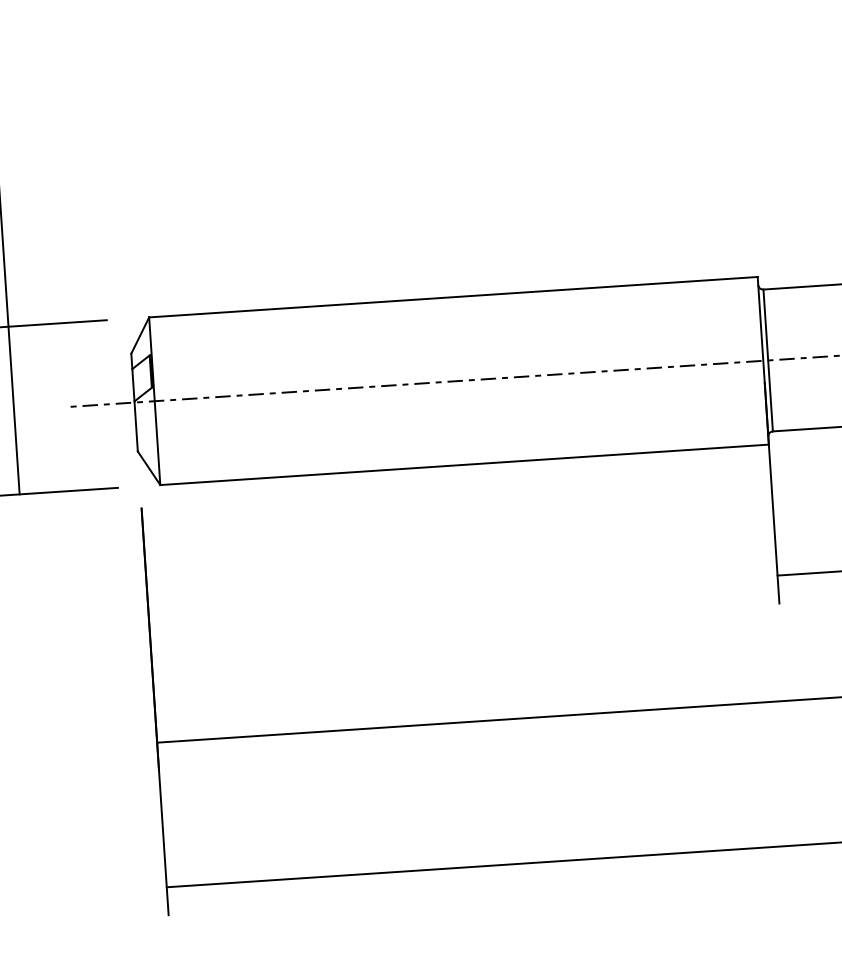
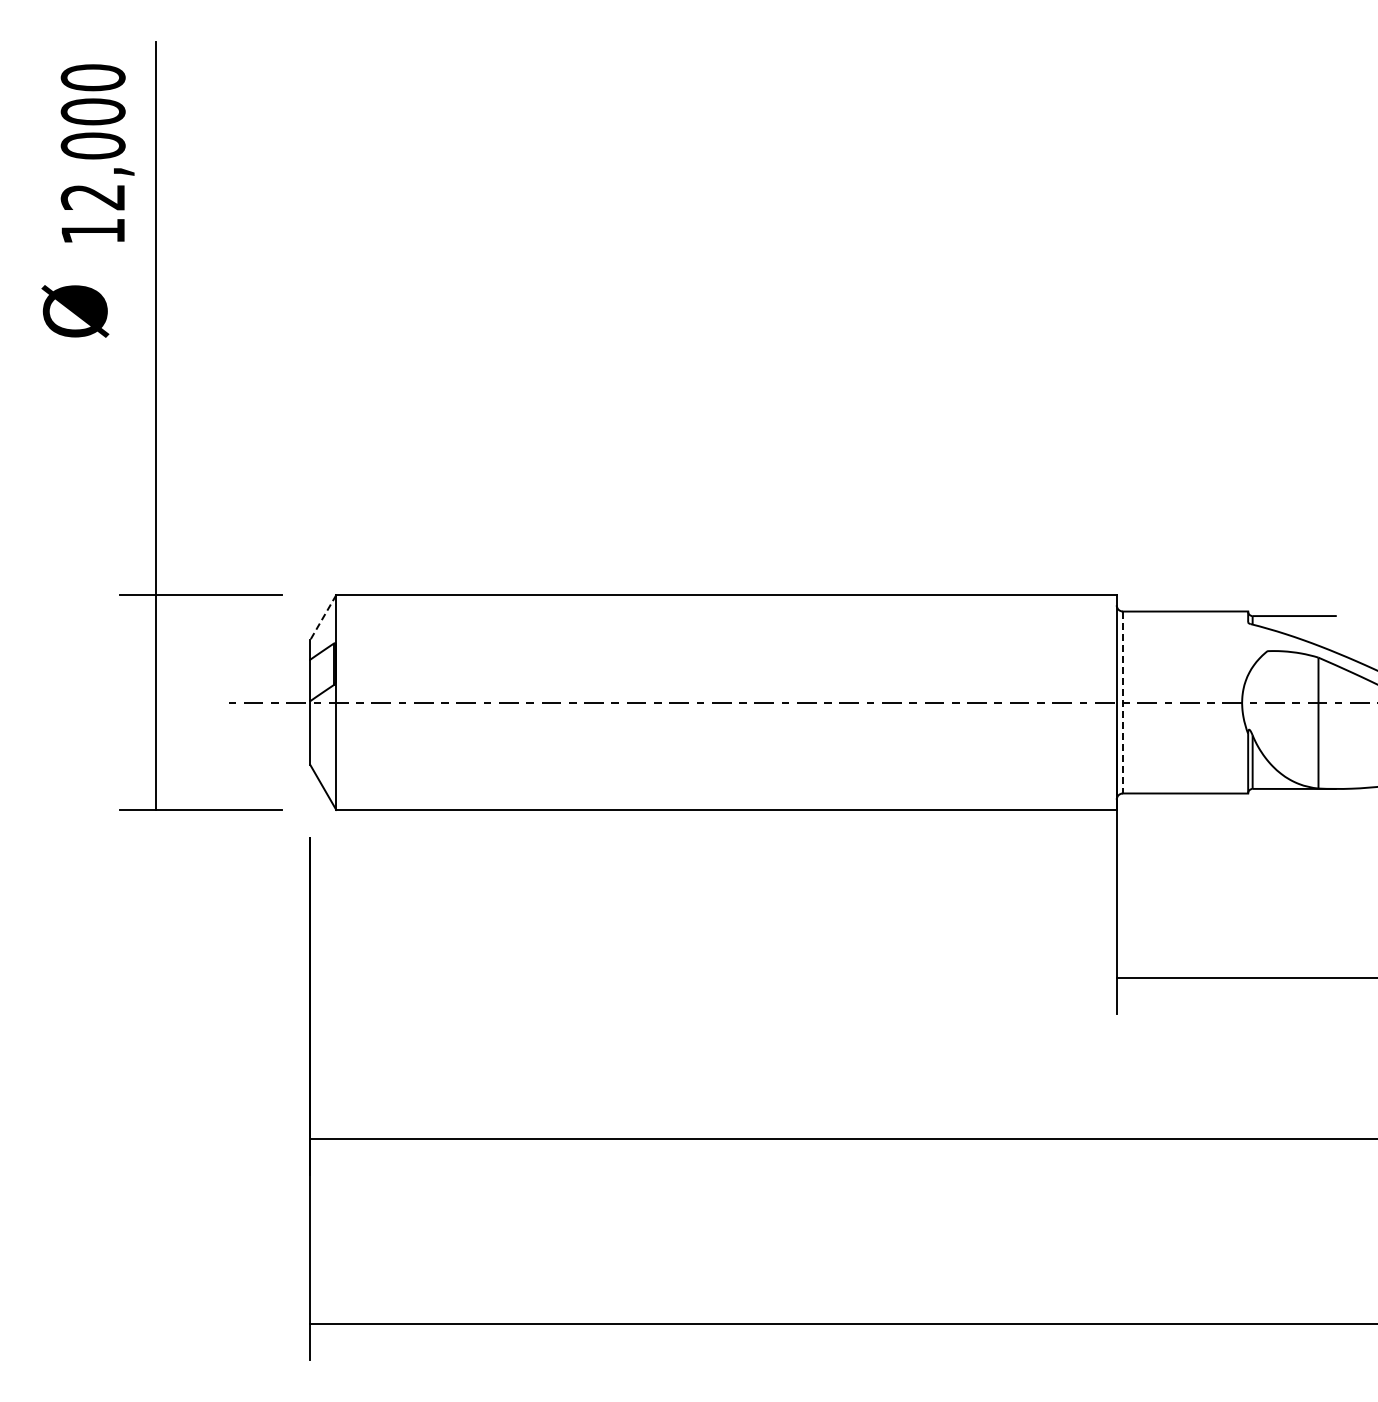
line: (140, 335) -> (323, 617), solid -> dashed
line: (768, 360) -> (1123, 702), solid -> dashed

